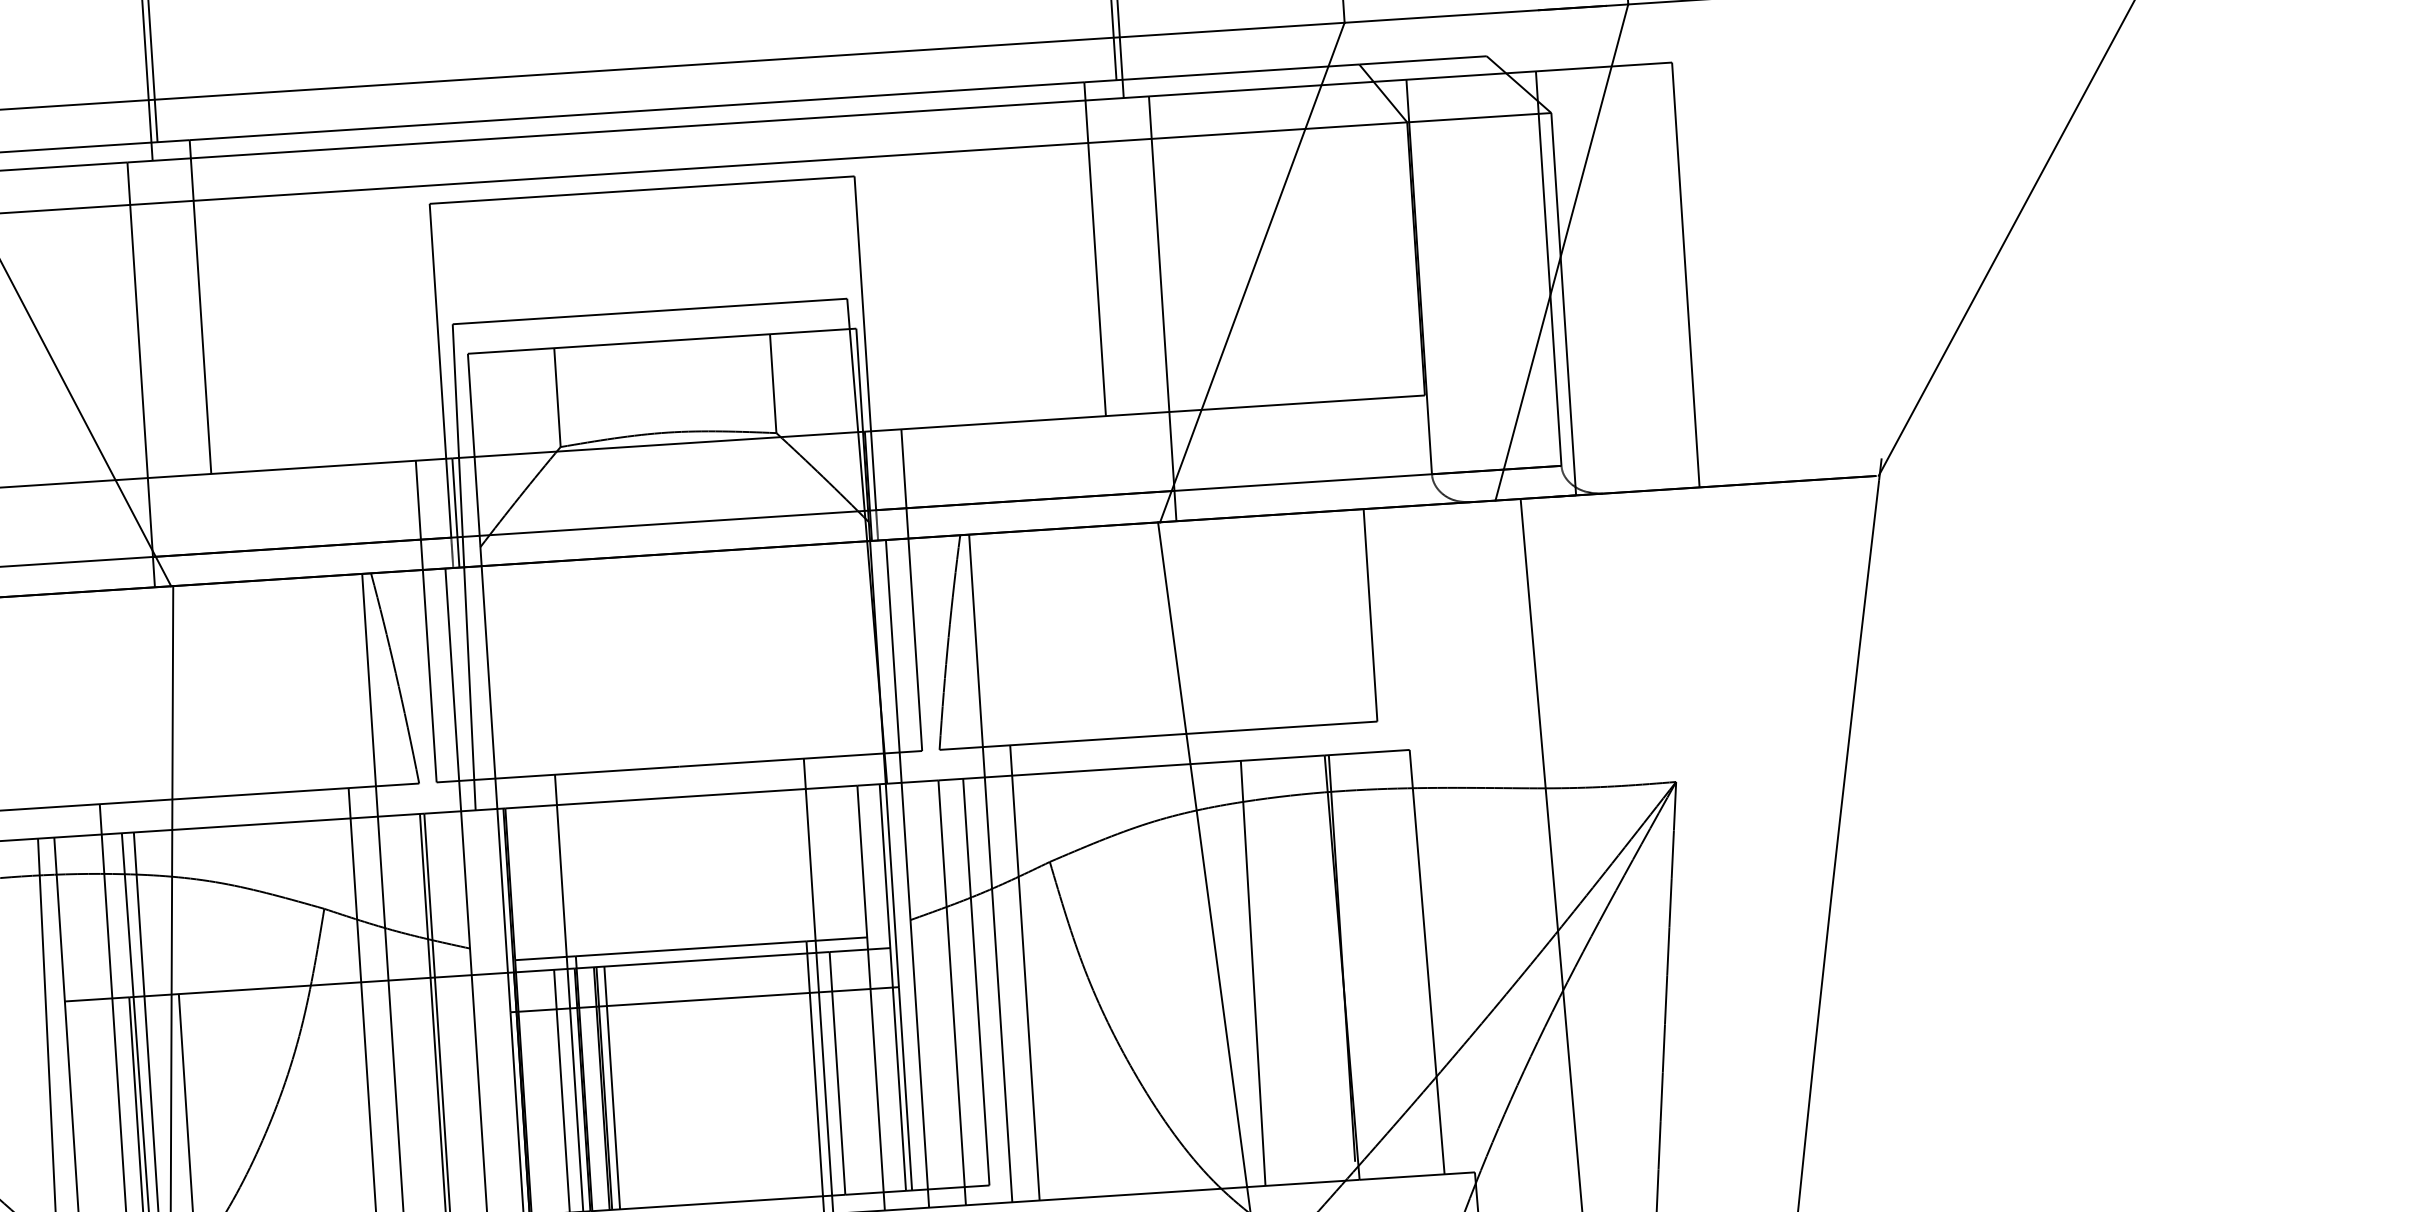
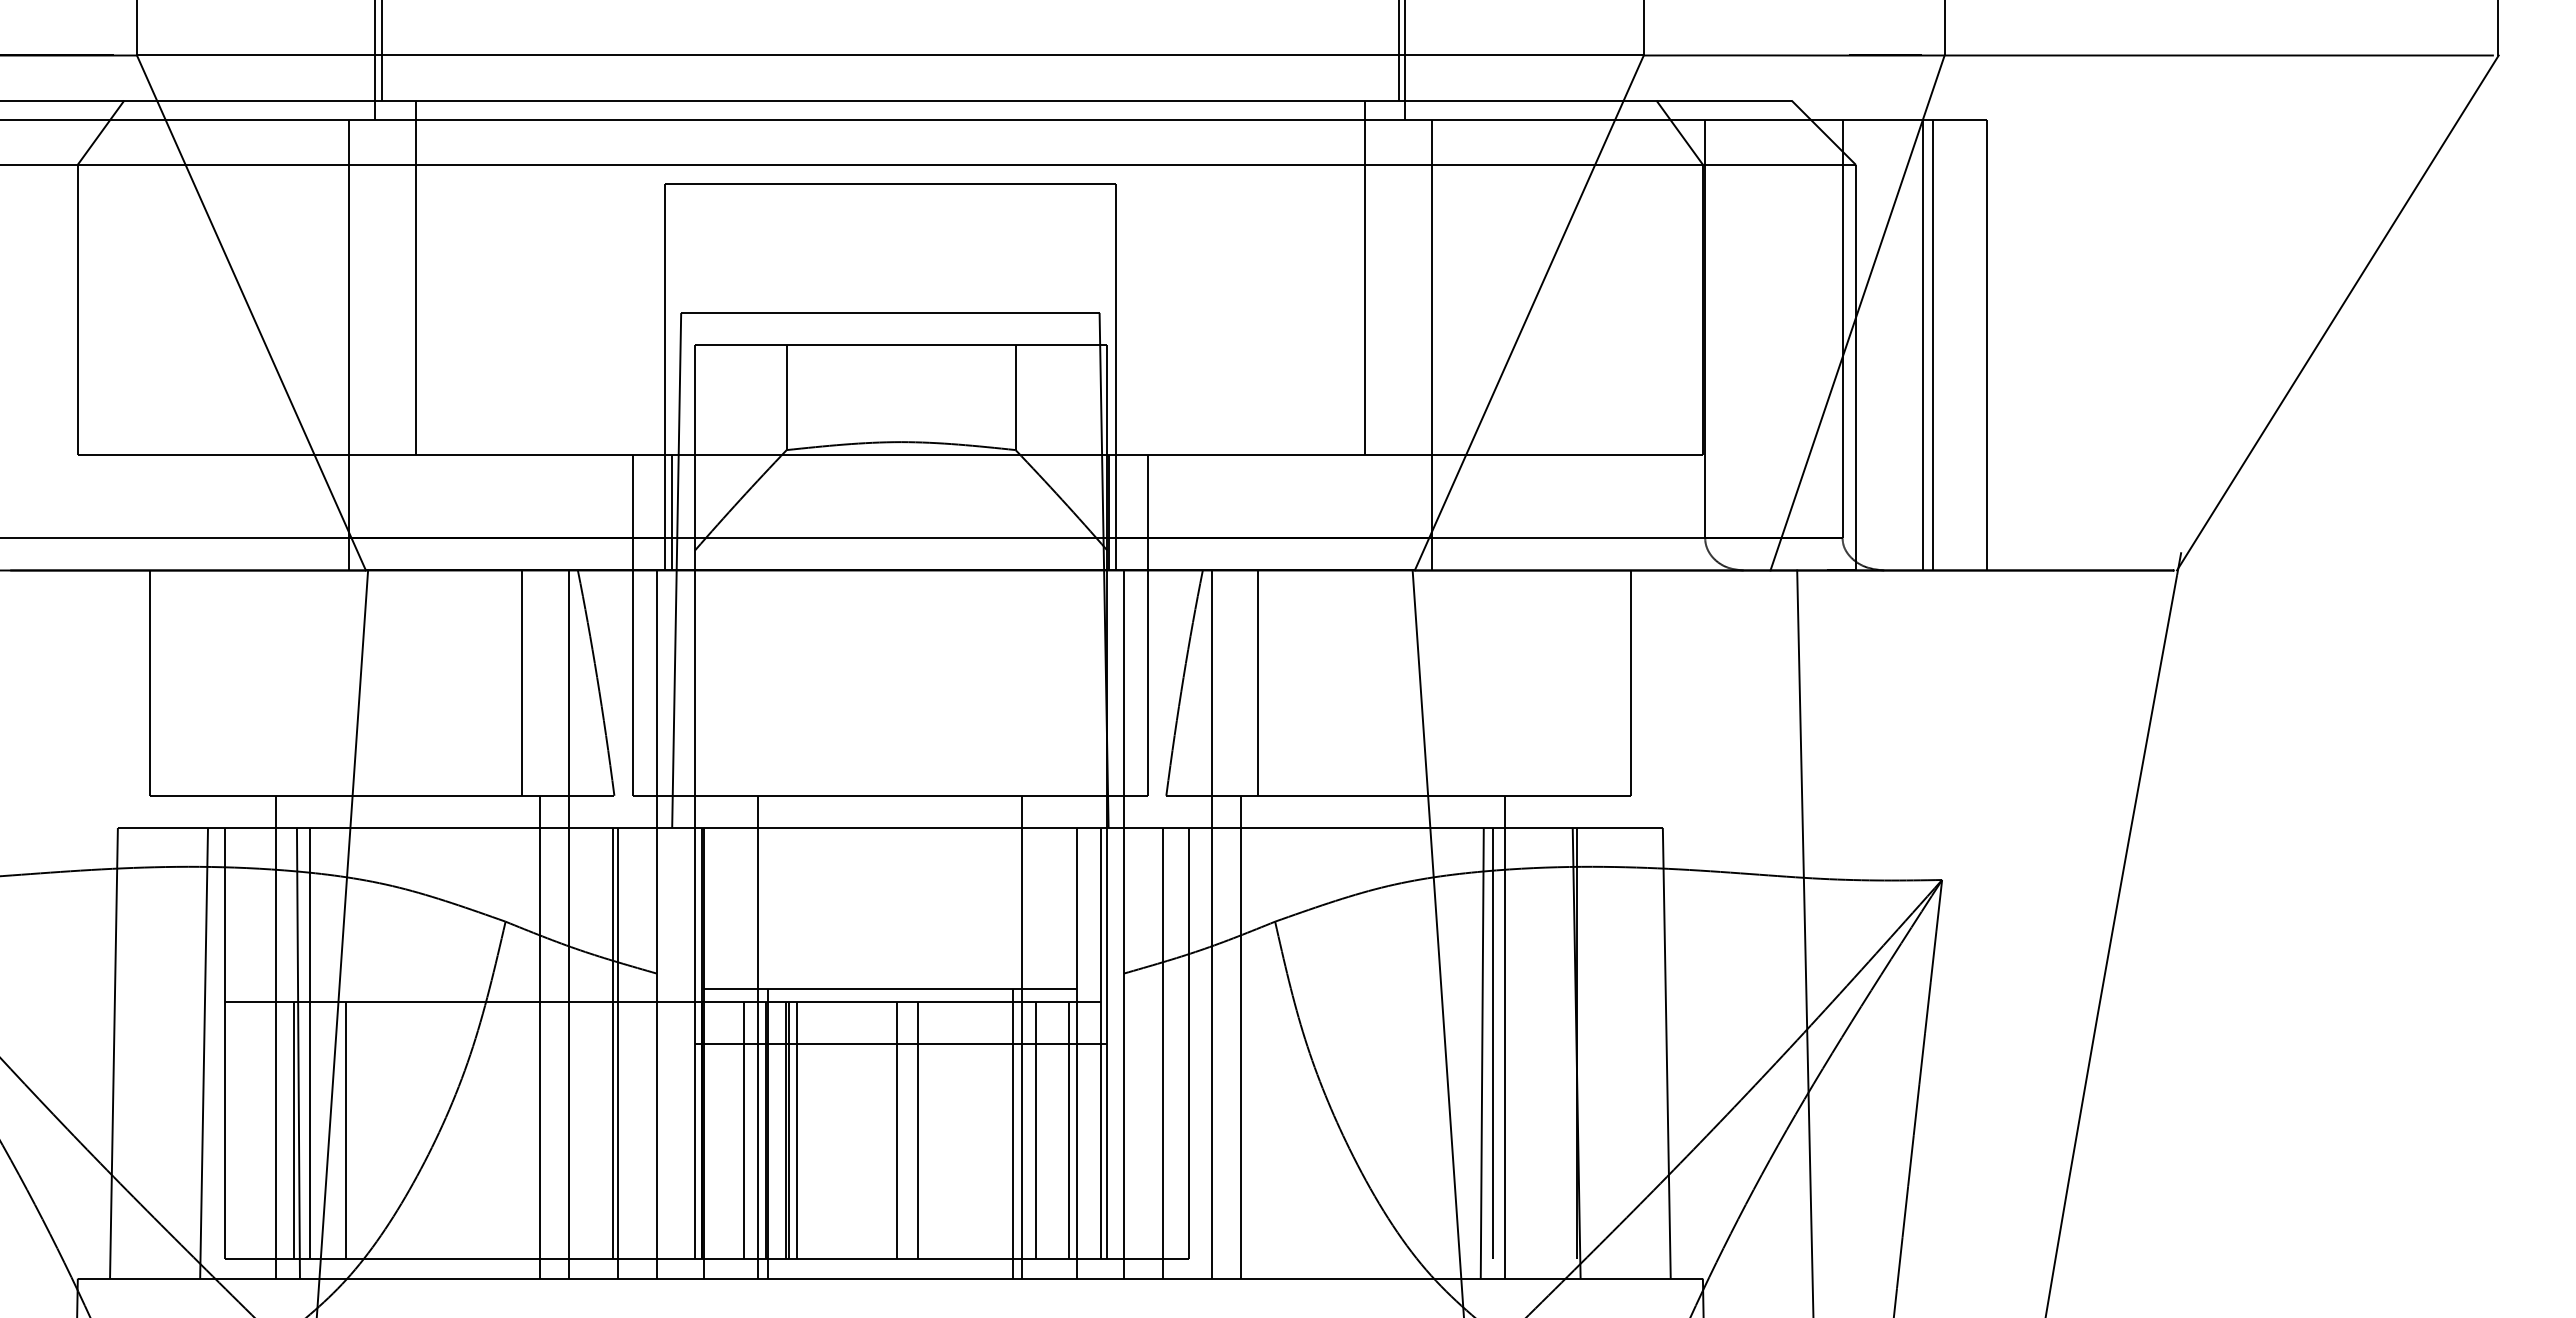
line: (1635, 277) -> (1933, 344), added
line: (1625, 278) -> (1923, 344), added
line: (1019, 637) -> (1258, 682), added
line: (325, 682) -> (522, 682), added
line: (1274, 956) -> (1505, 1036), added
line: (1262, 963) -> (1492, 1043), added
line: (867, 1071) -> (1068, 1130), added
line: (725, 1080) -> (917, 1130), added
line: (705, 1081) -> (896, 1130), added

